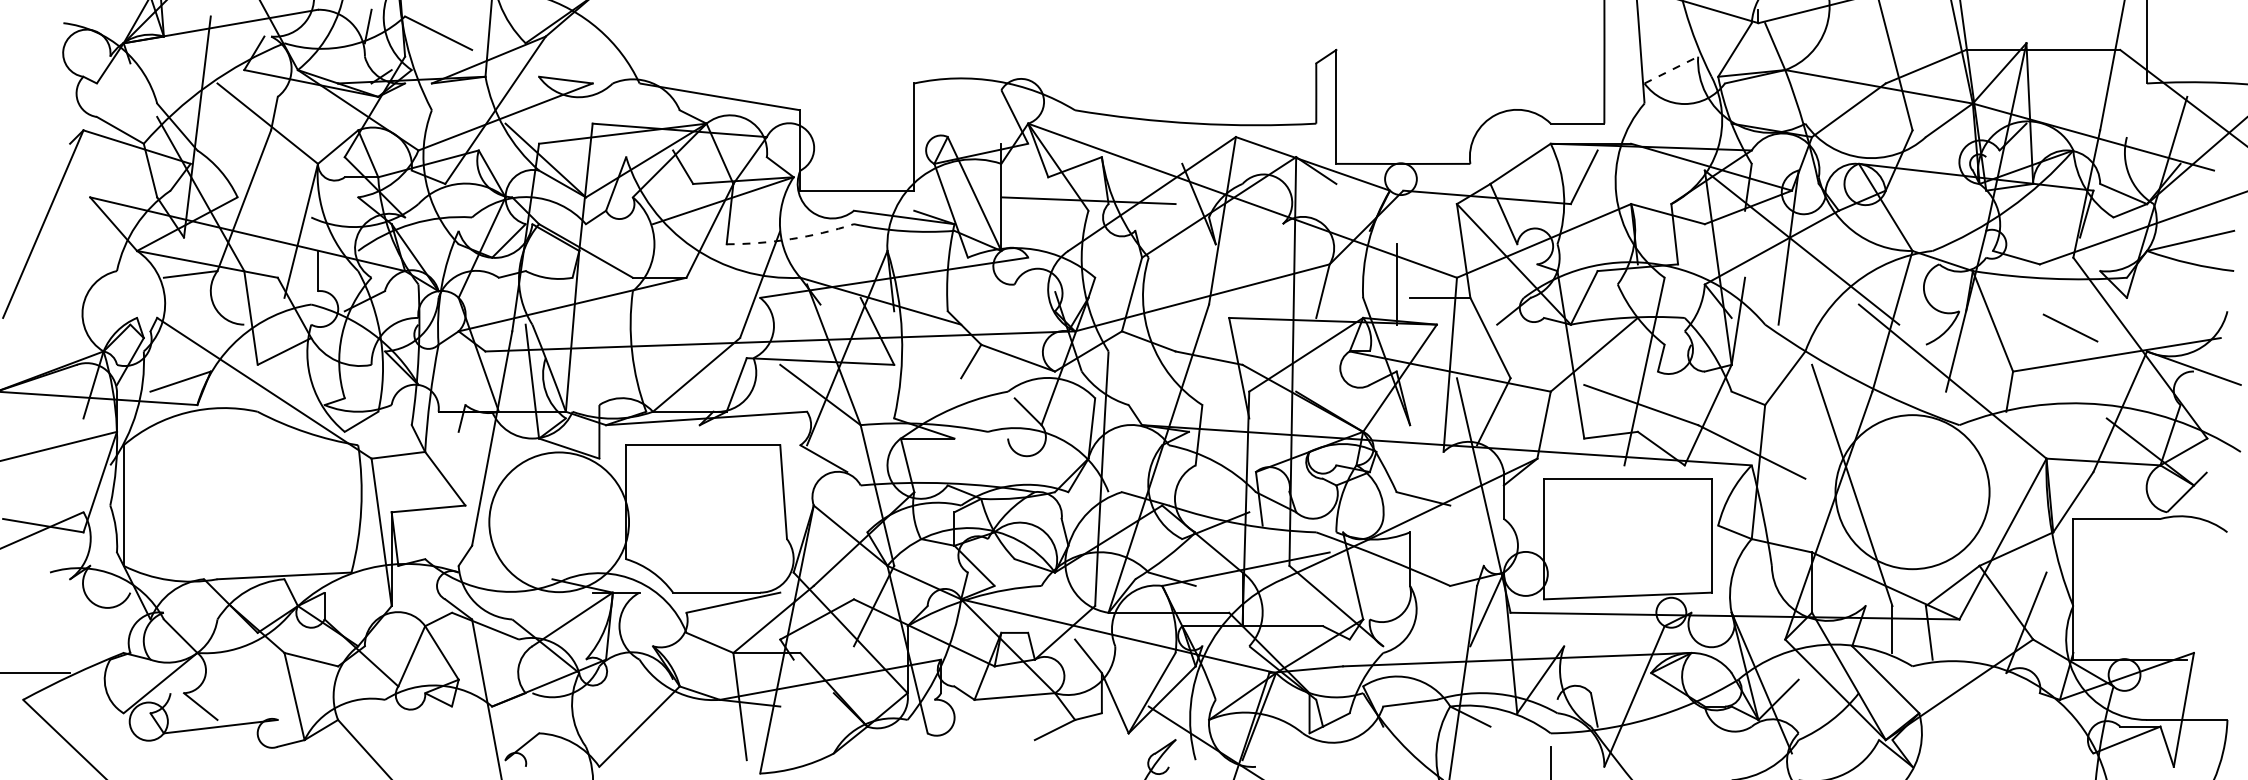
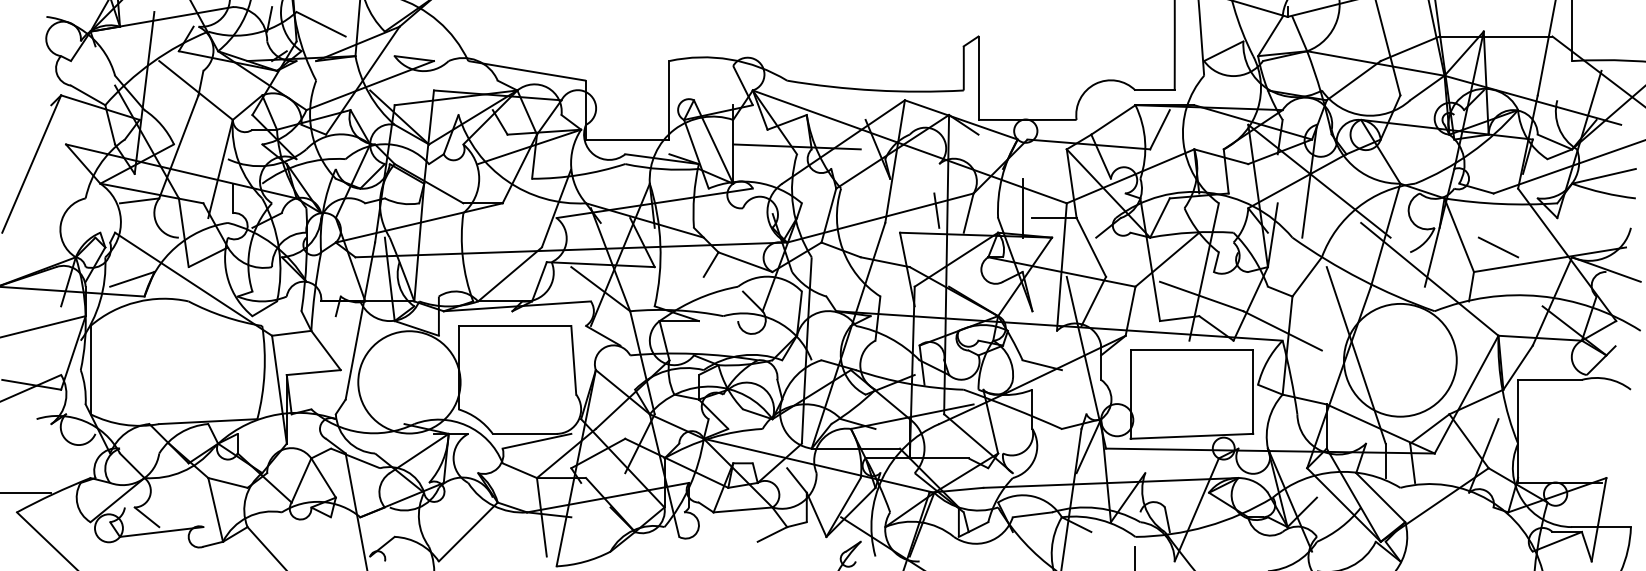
line: (1671, 70) -> (1223, 51), dashed -> solid
arc: (791, 239) -> (579, 175), dashed -> solid
line: (1279, 287) -> (936, 210), added
line: (2070, 327) -> (1498, 247), moved

